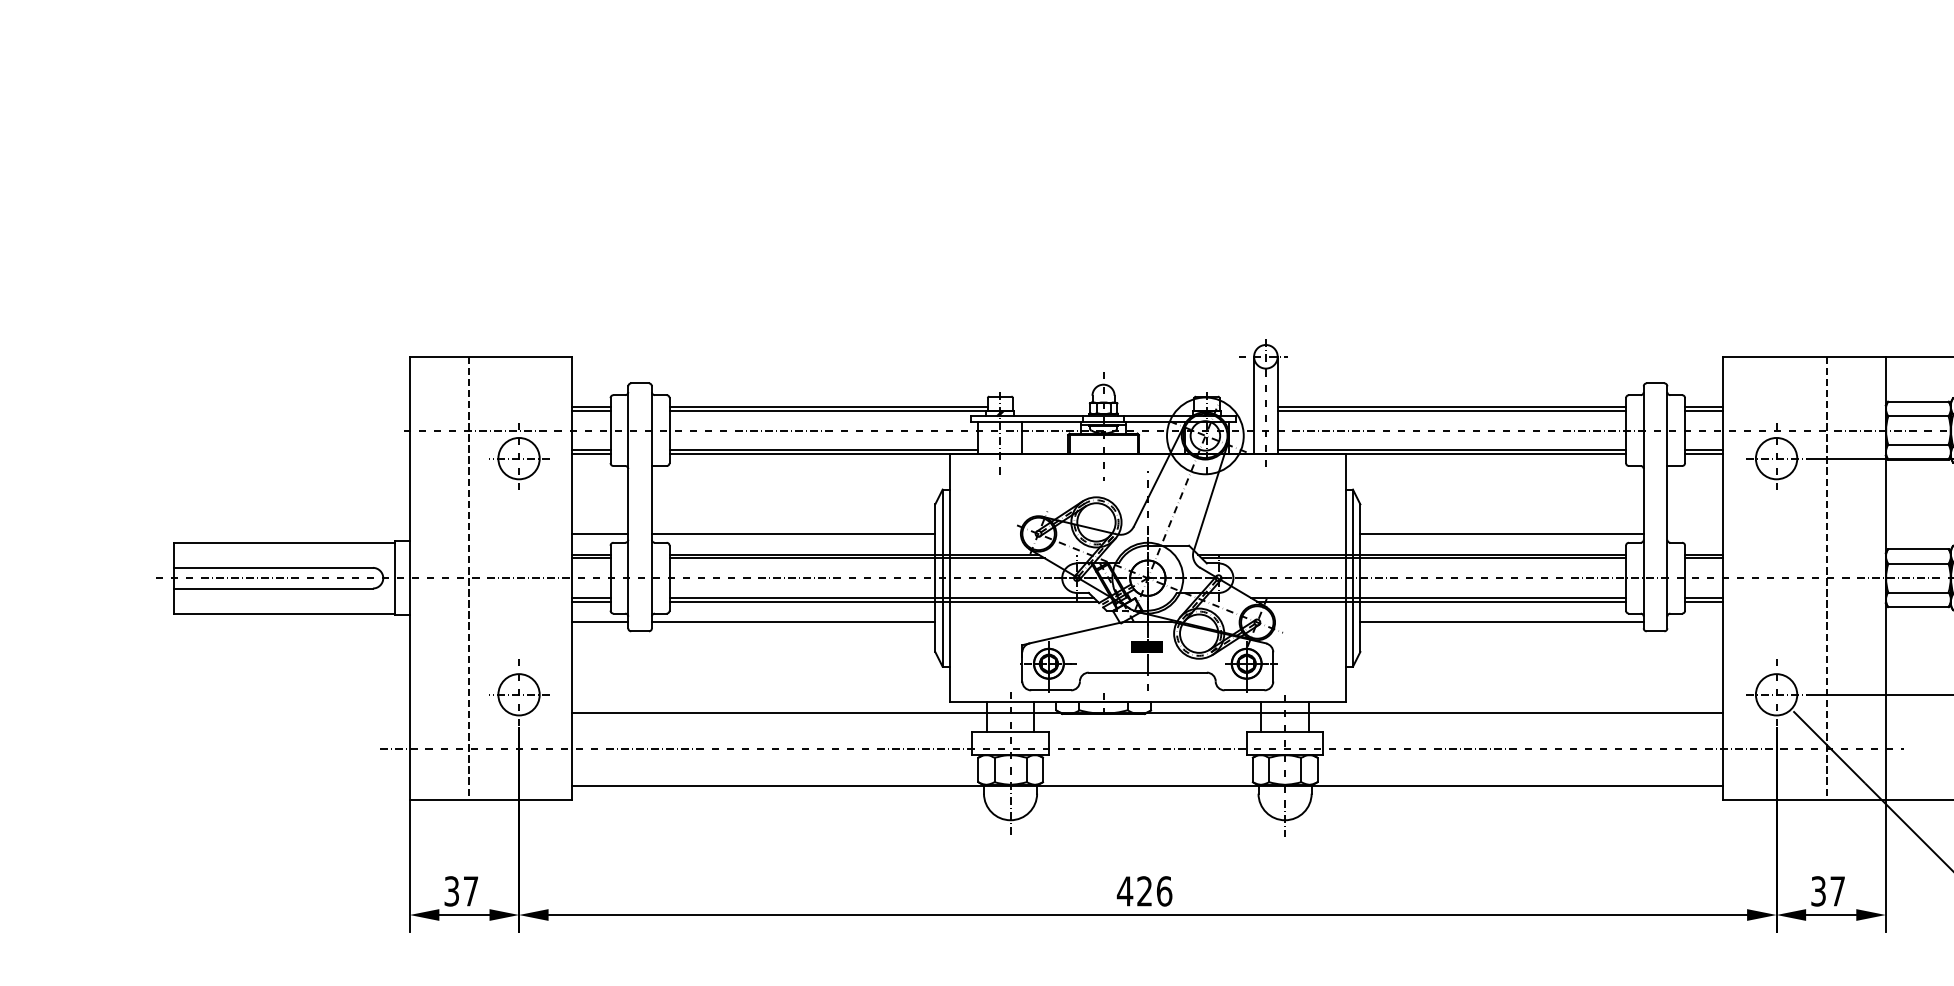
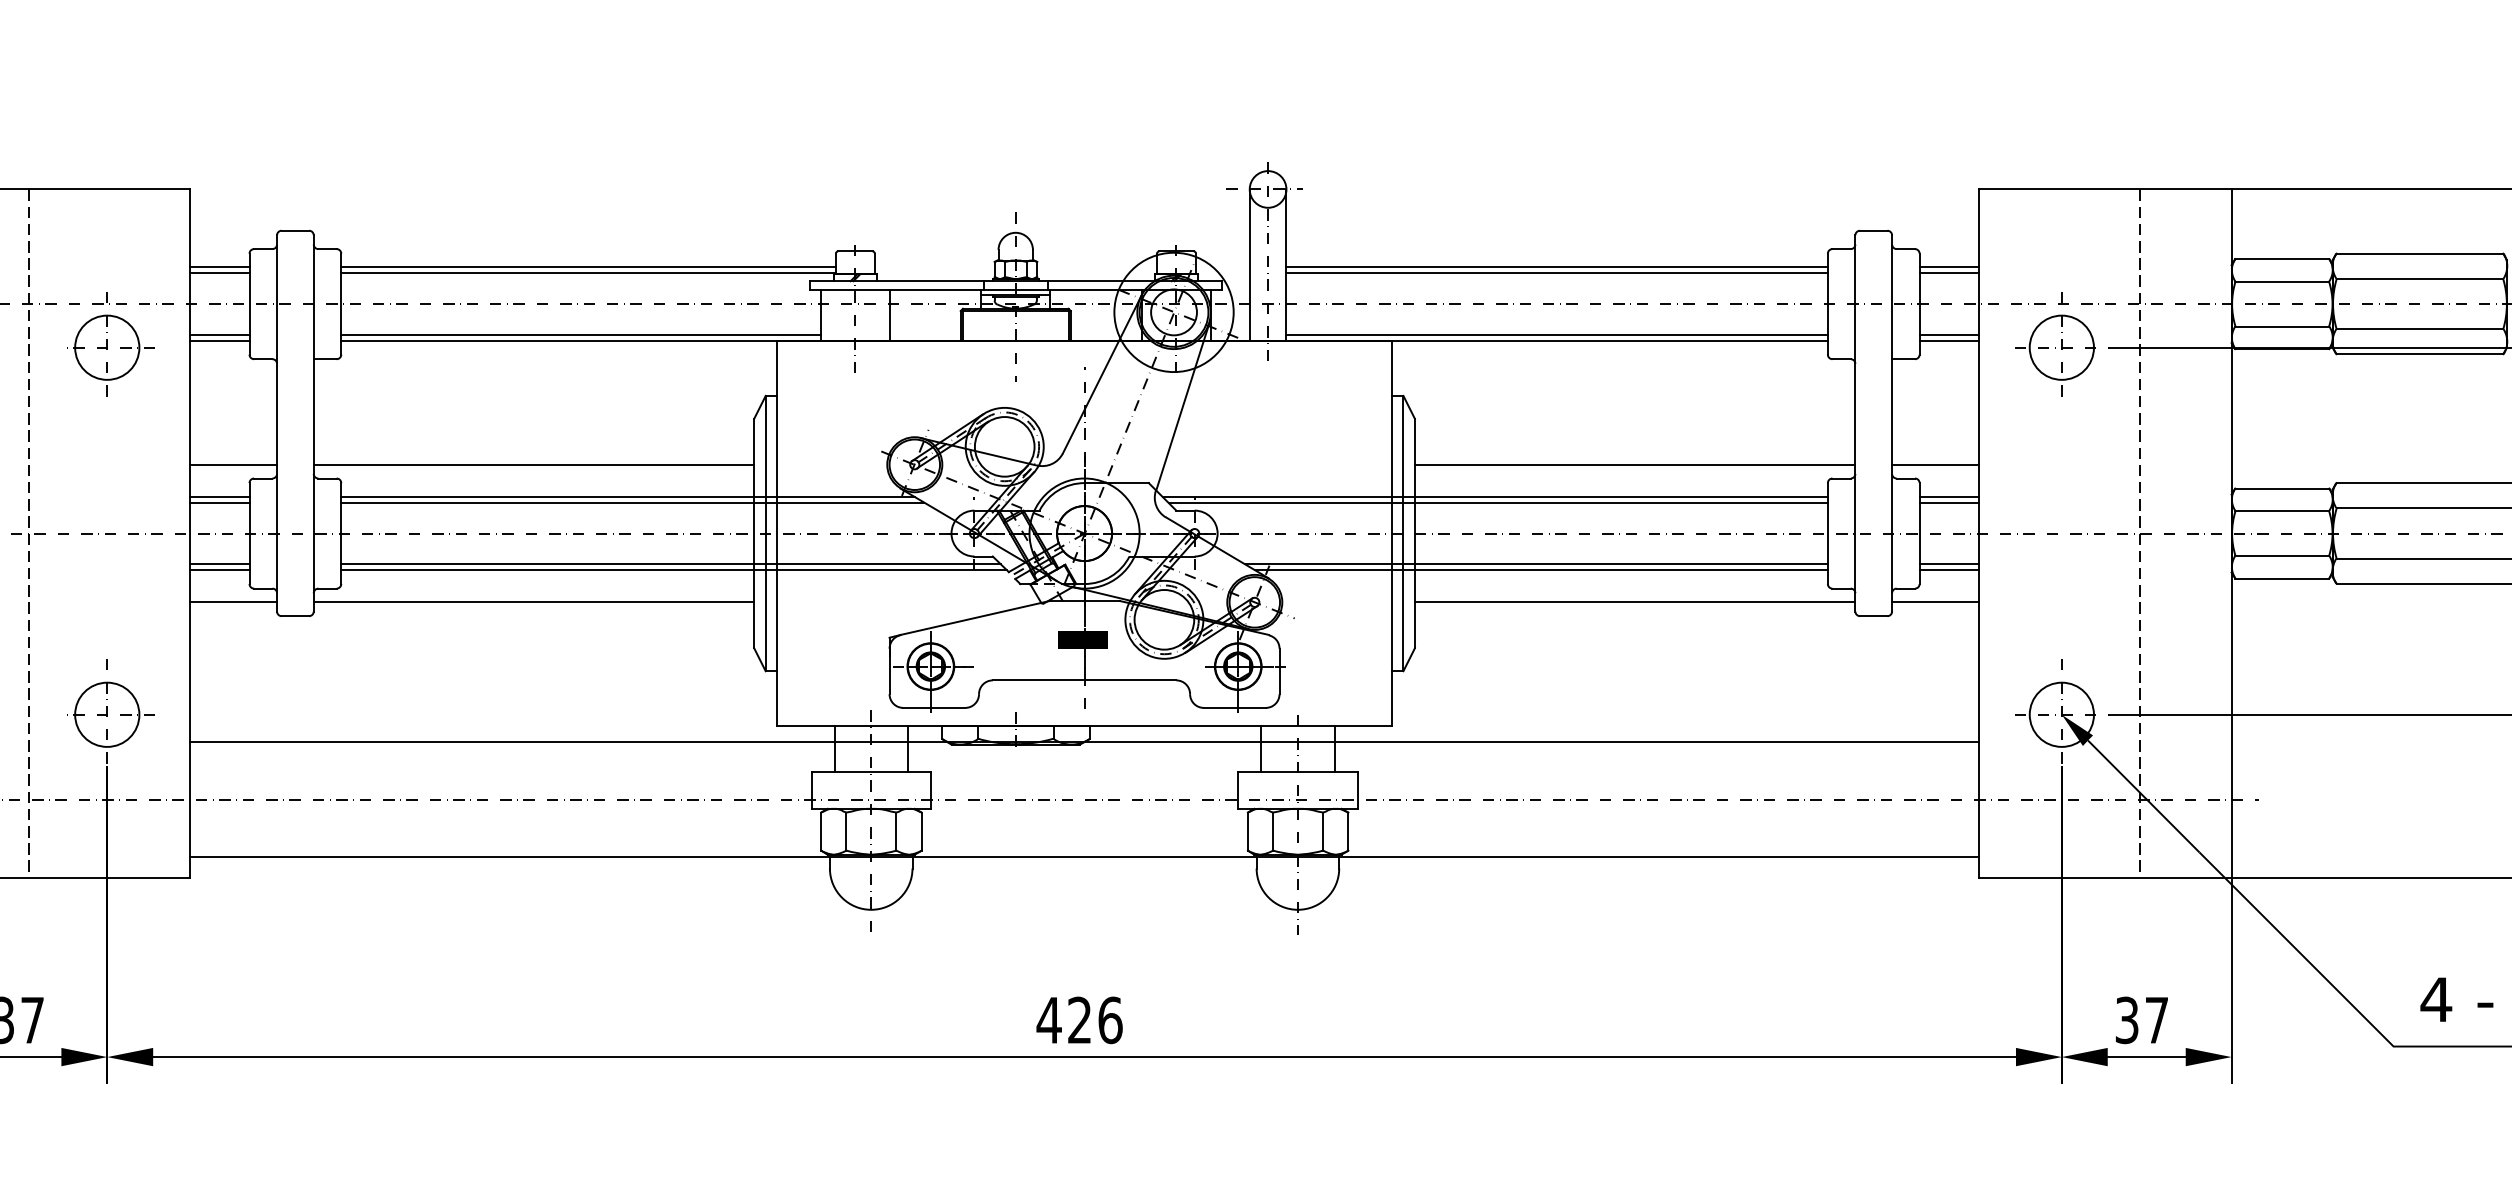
line: (1695, 533) -> (1935, 464), added
line: (1695, 622) -> (1935, 602), added
fill: (1786, 704) -> (2077, 729), added

